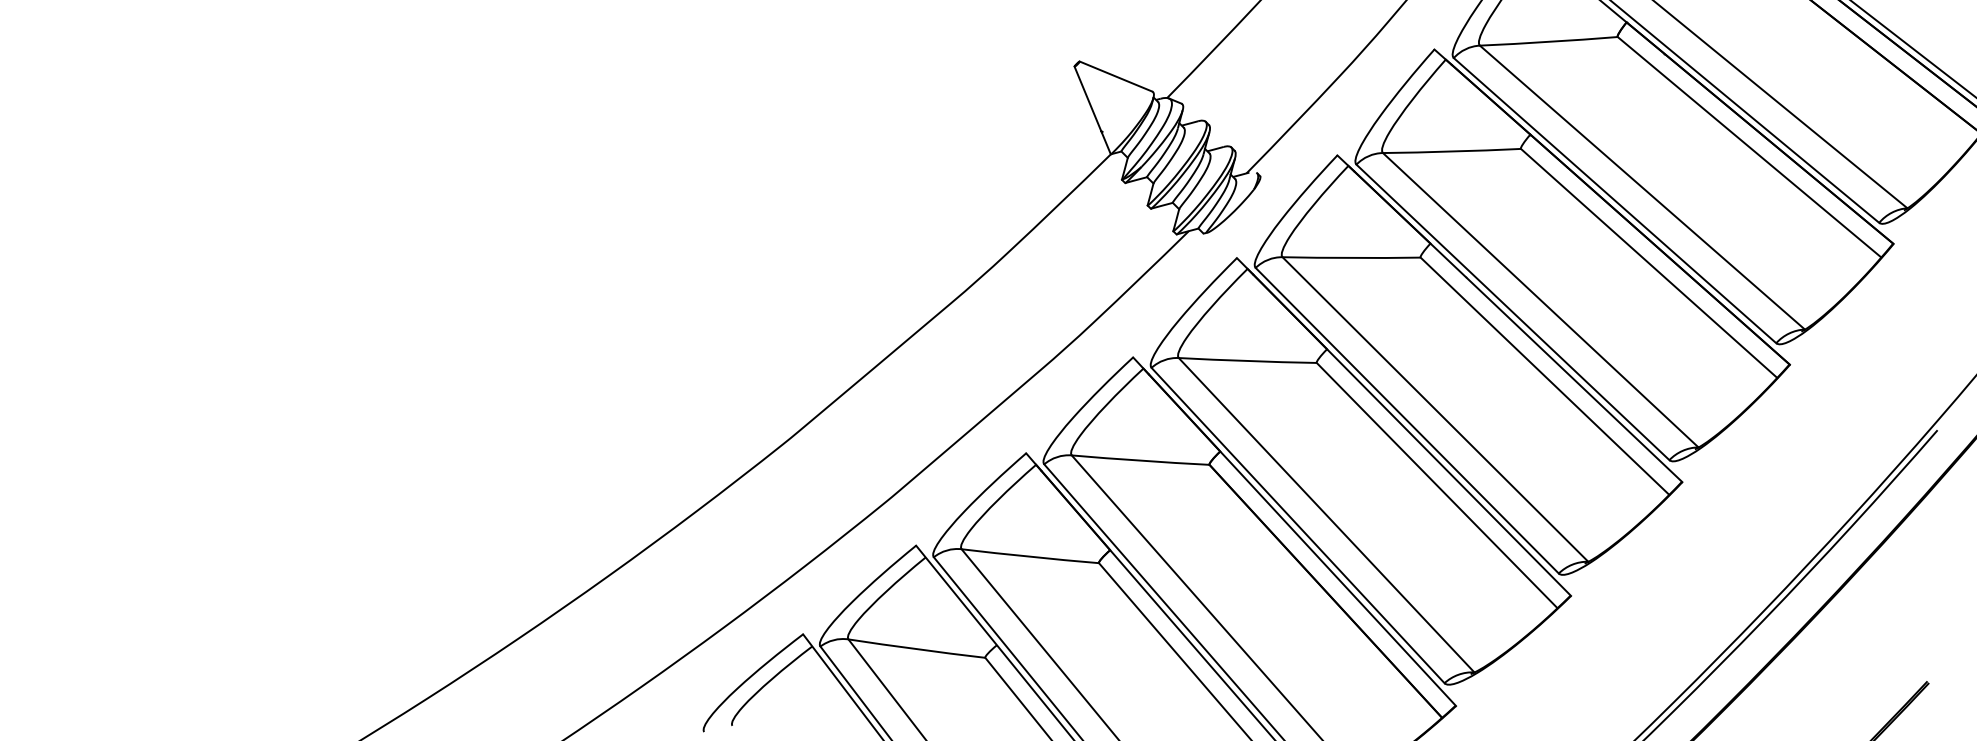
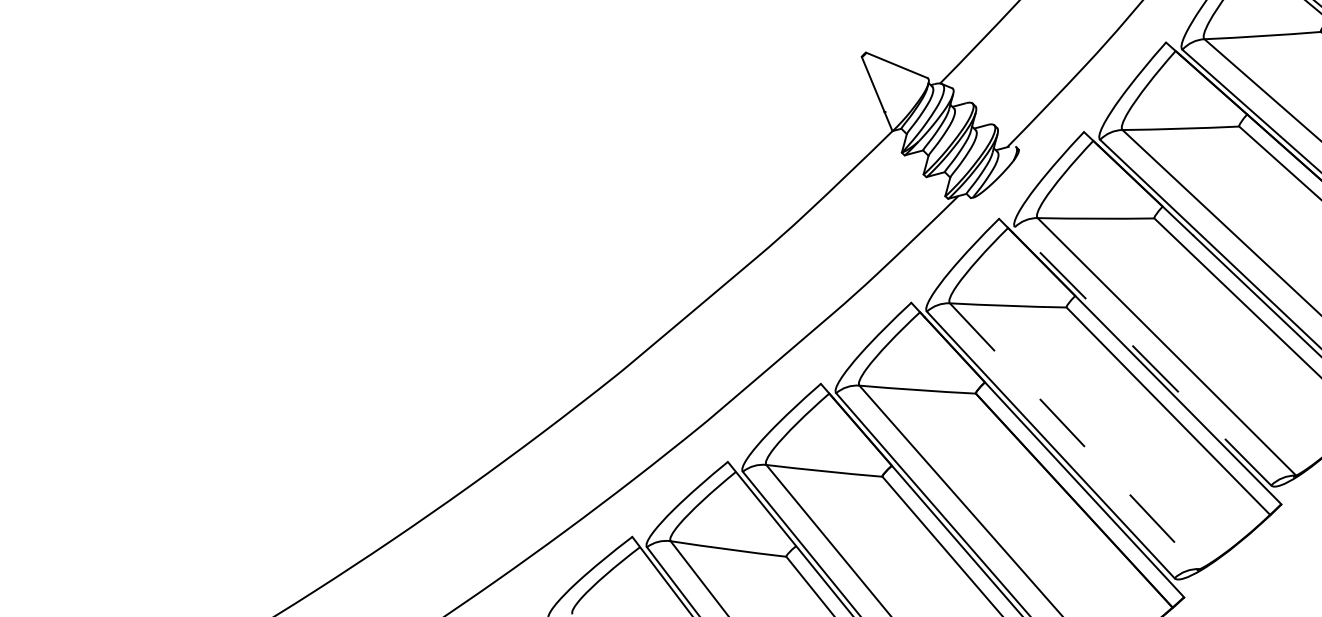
line: (1406, 420) -> (1142, 356), solid -> dashed
line: (1326, 515) -> (1074, 436), solid -> dashed

